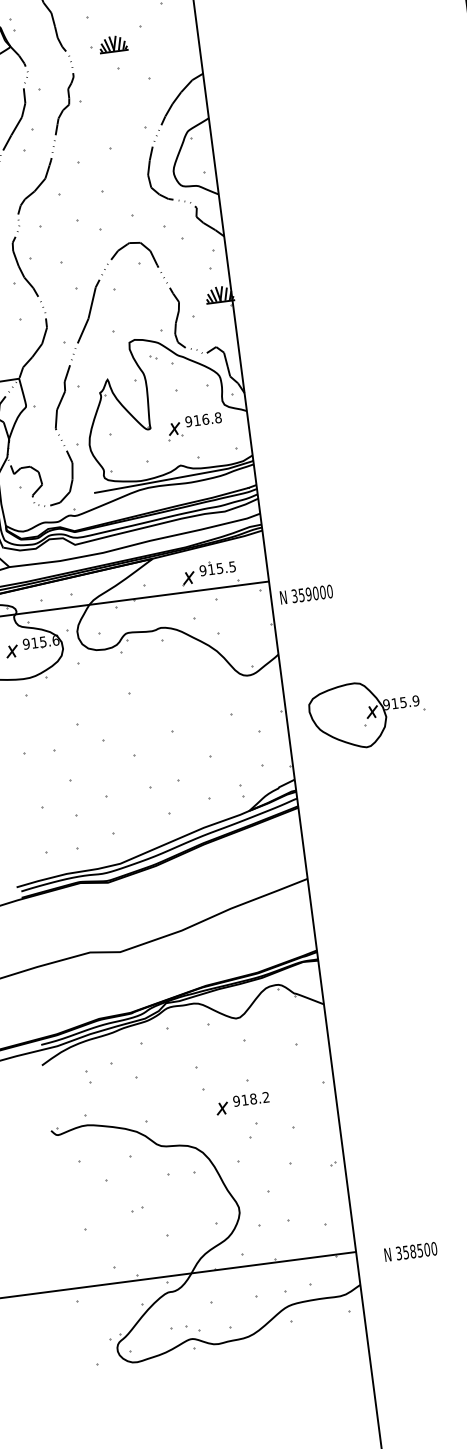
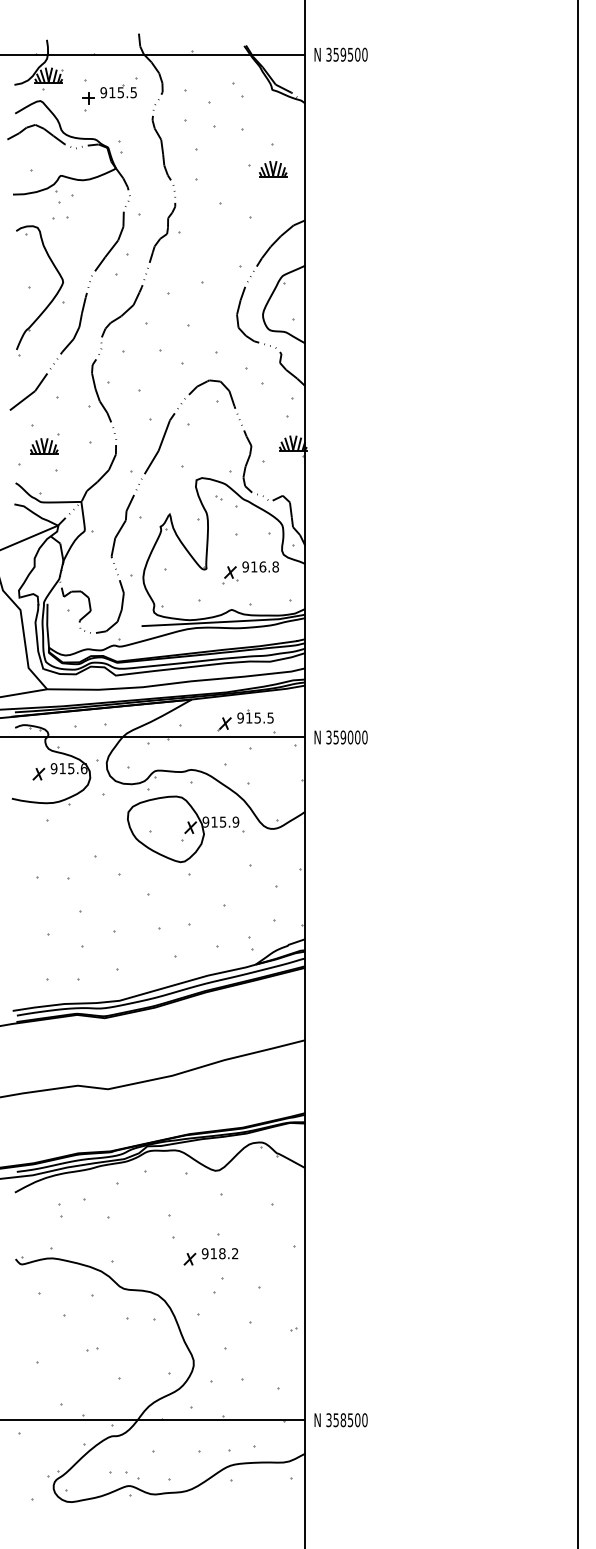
part: (113, 44) -> (273, 169), moved
text: (305, 594) -> (340, 737), moved
part: (367, 714) -> (185, 829), moved
text: (410, 1252) -> (340, 1420), moved

